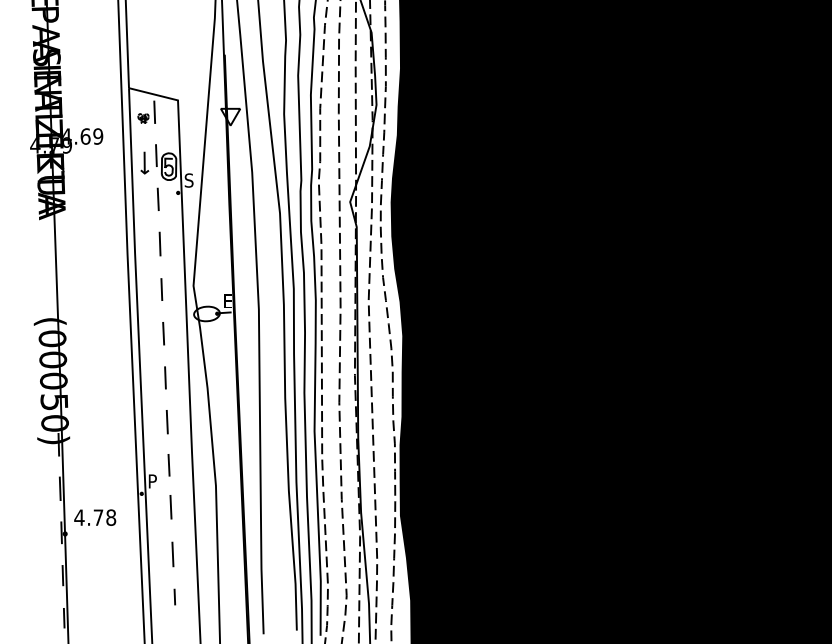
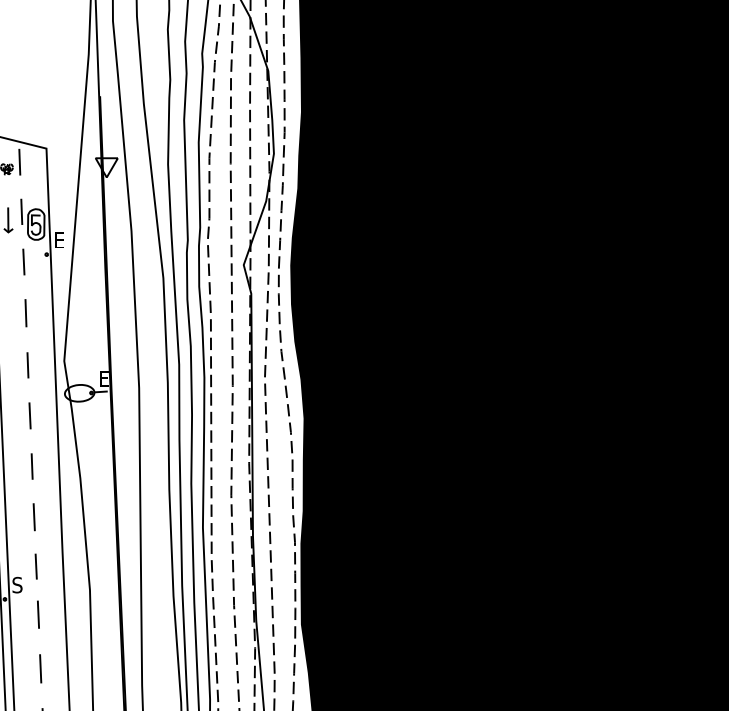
text: (188, 180) -> (58, 240), S -> E
text: (152, 481) -> (17, 585), P -> S

